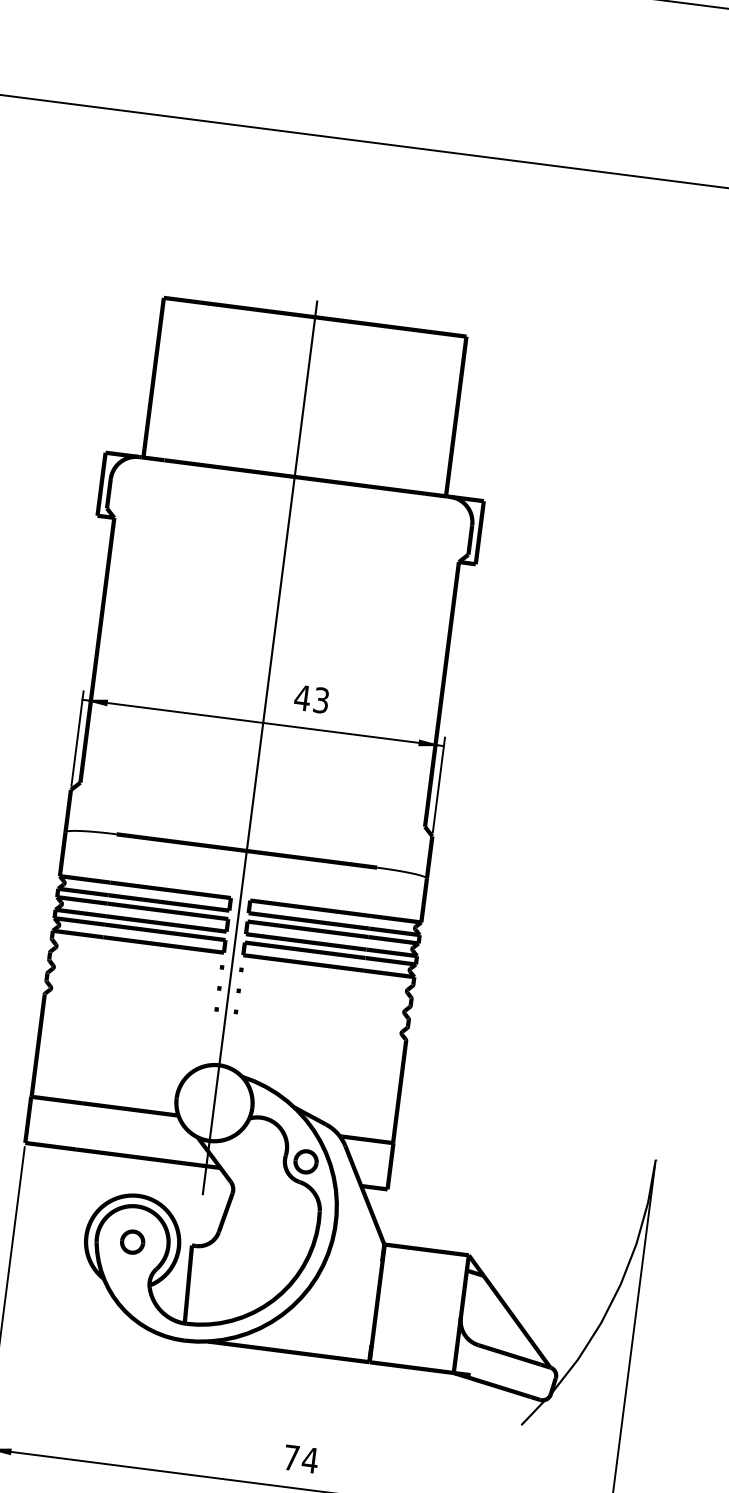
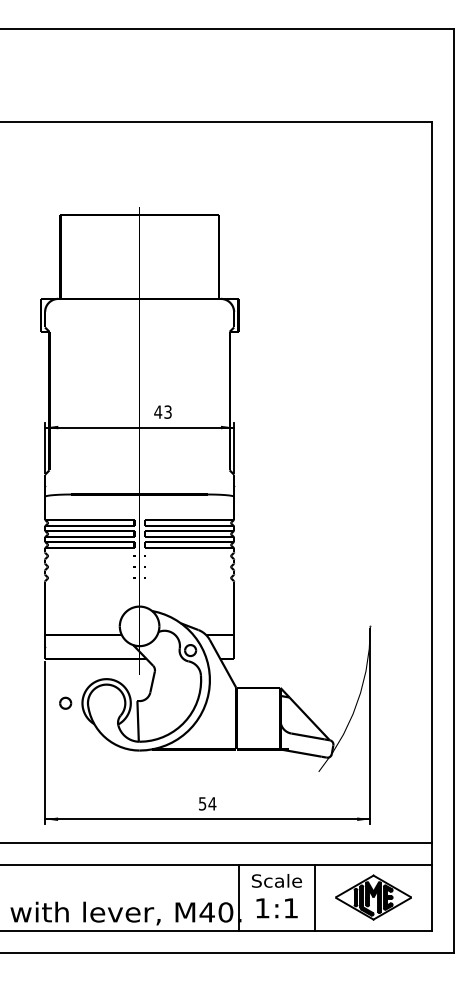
part: (132, 1240) -> (65, 702), moved
text: (291, 1457) -> (202, 803), 74 -> 54

